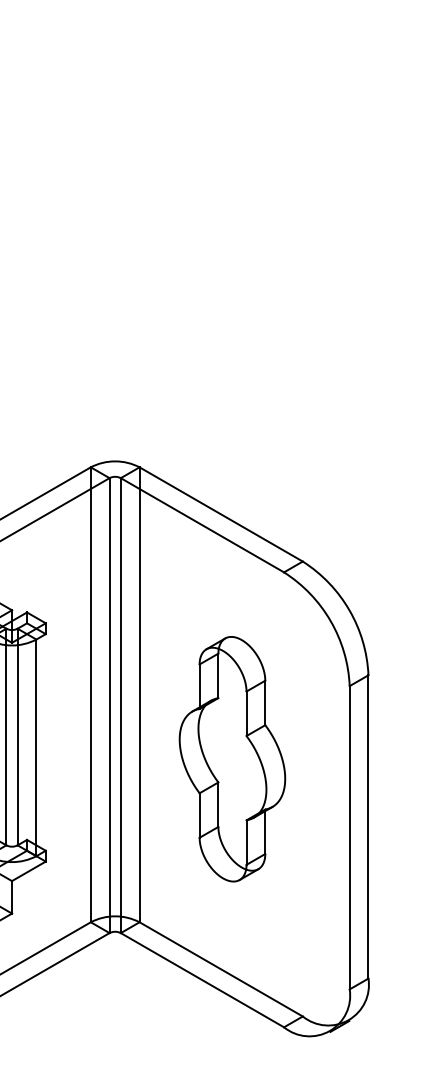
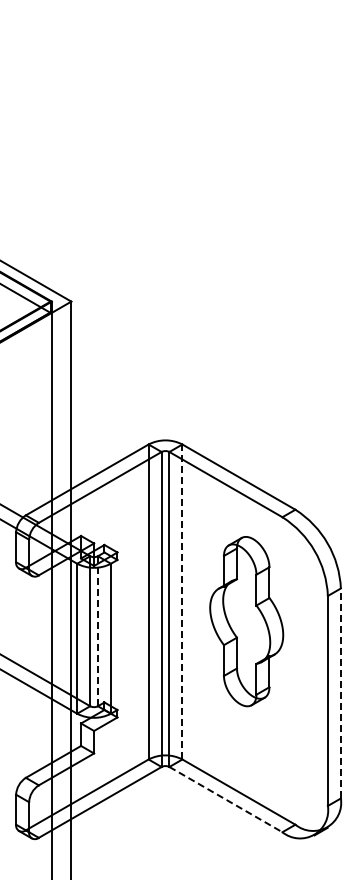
line: (139, 694) -> (182, 601), solid -> dashed
line: (16, 737) -> (97, 631), solid -> dashed
part: (232, 759) -> (246, 621), moved
line: (367, 826) -> (340, 693), solid -> dashed
line: (203, 980) -> (226, 799), solid -> dashed

